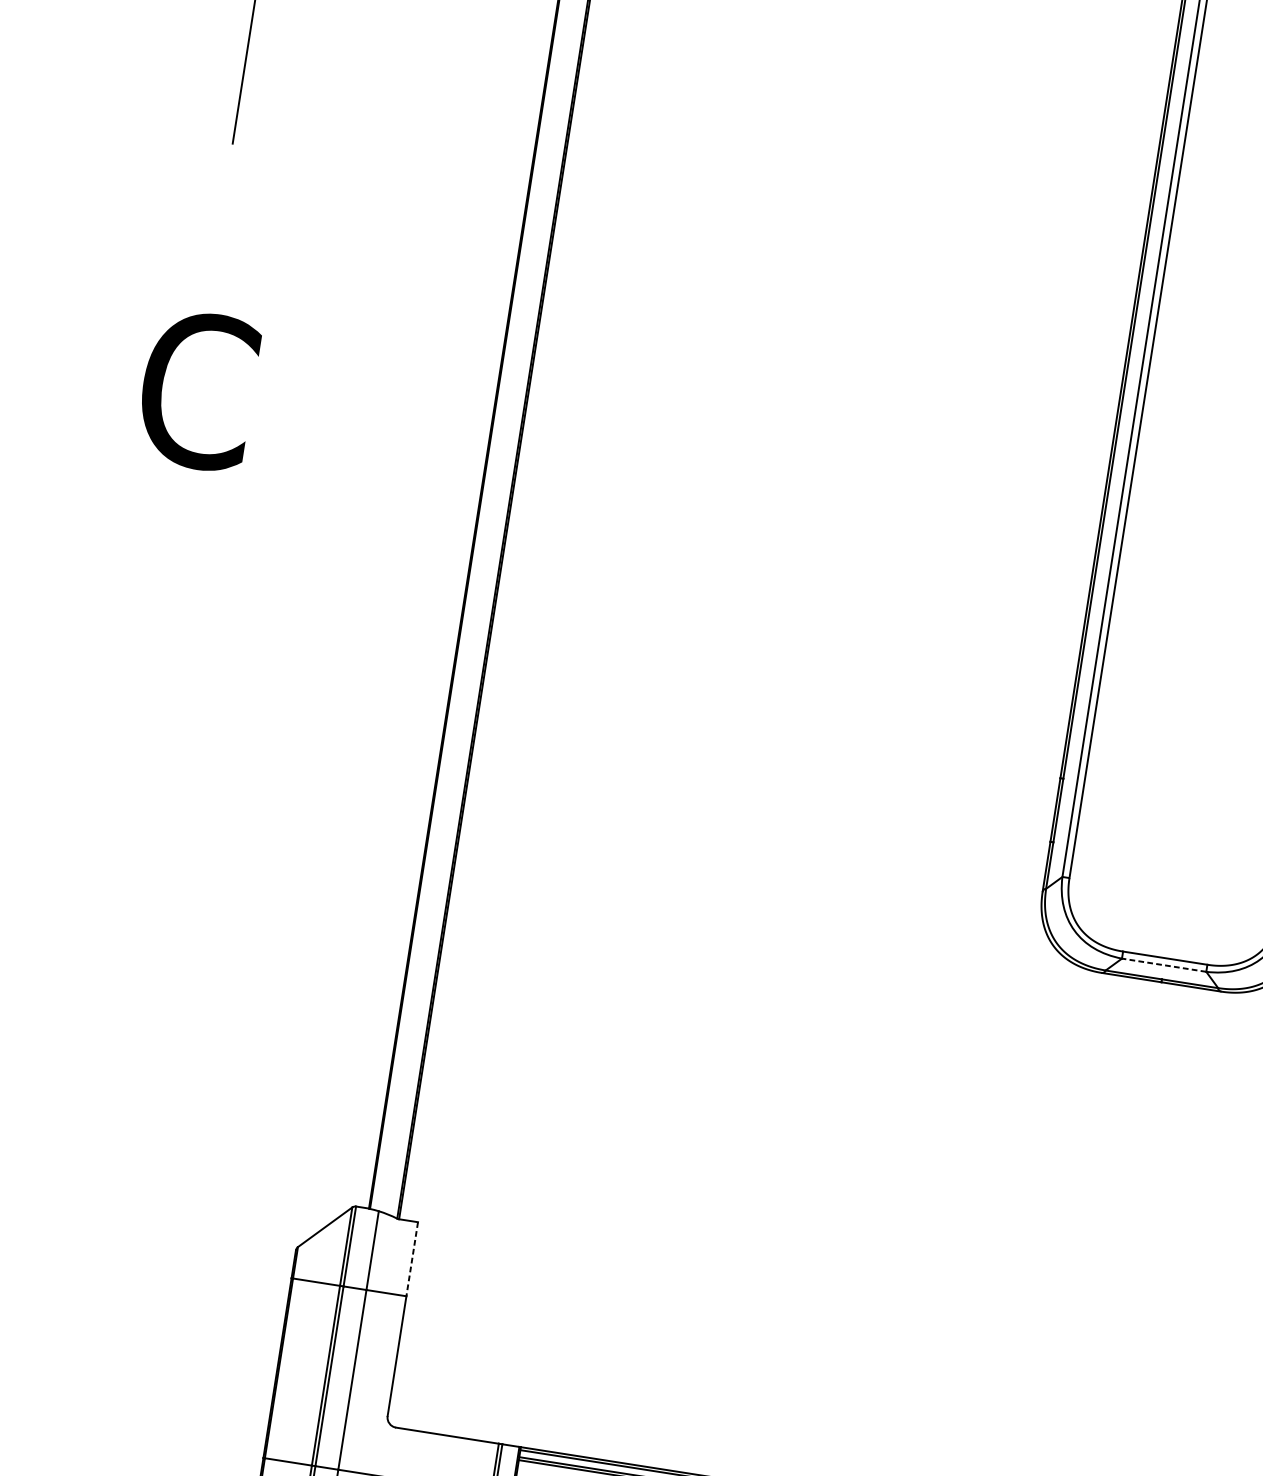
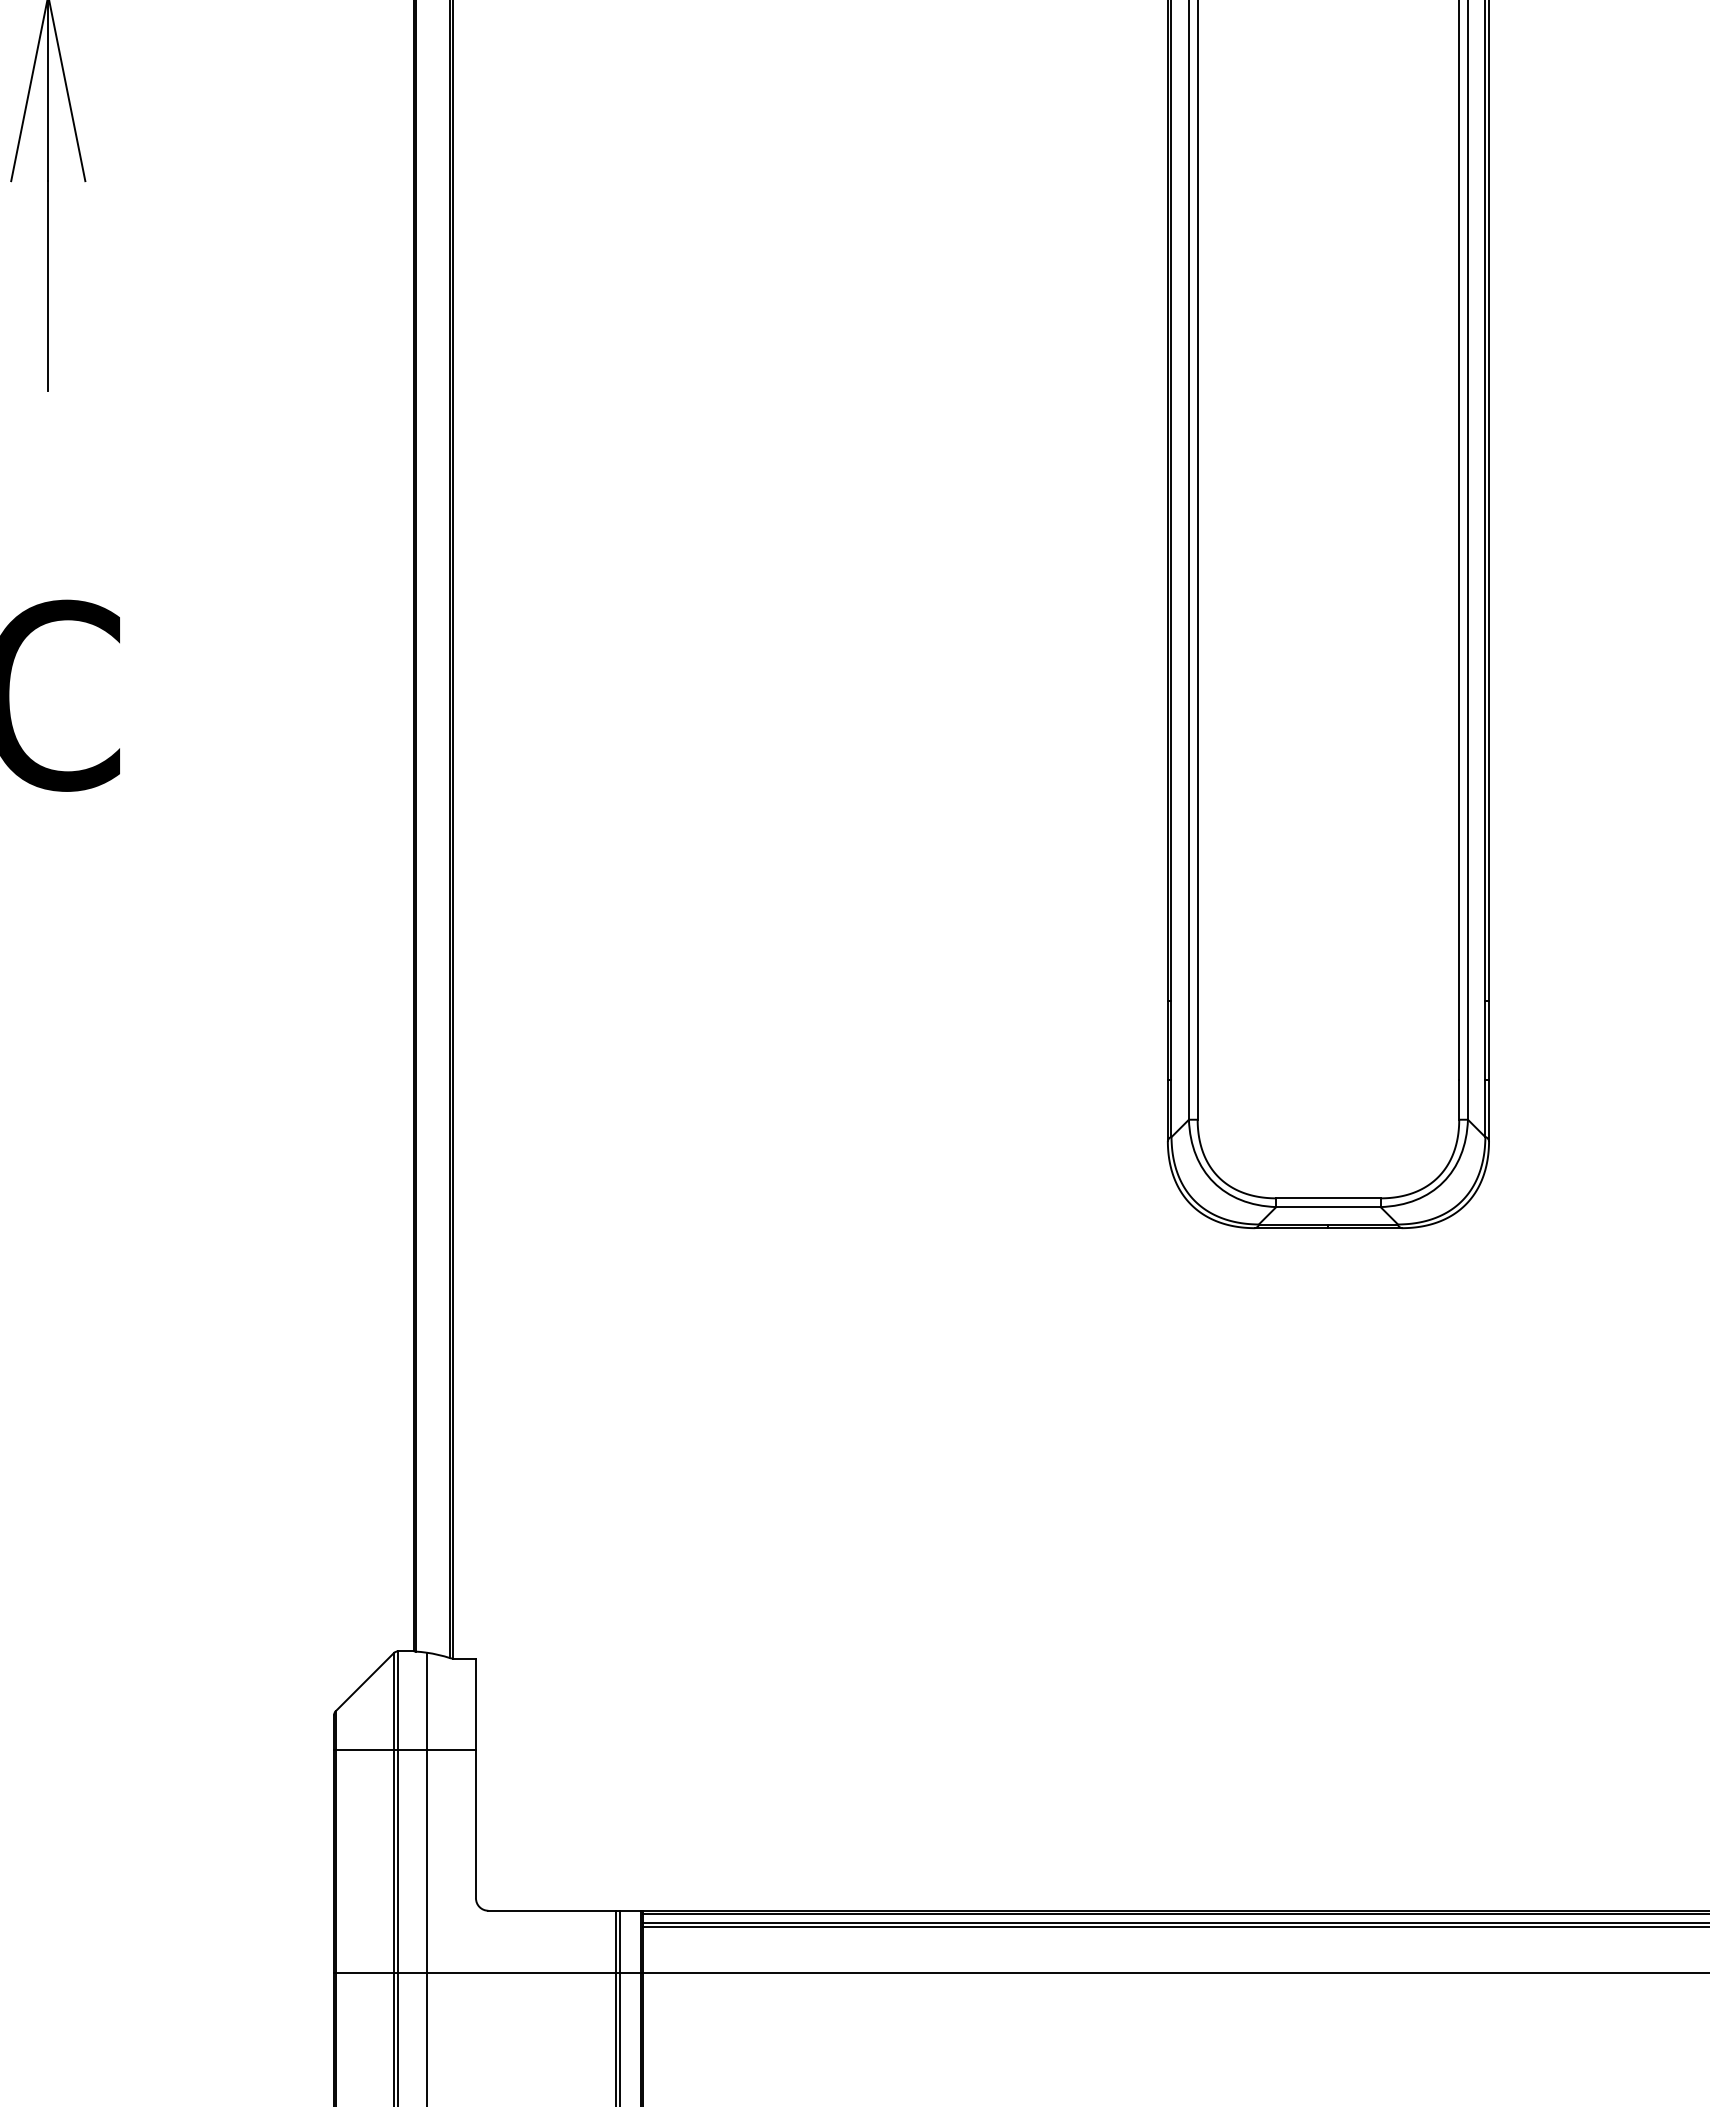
line: (1163, 965) -> (1327, 1207), dashed -> solid
line: (412, 1259) -> (476, 1704), dashed -> solid

